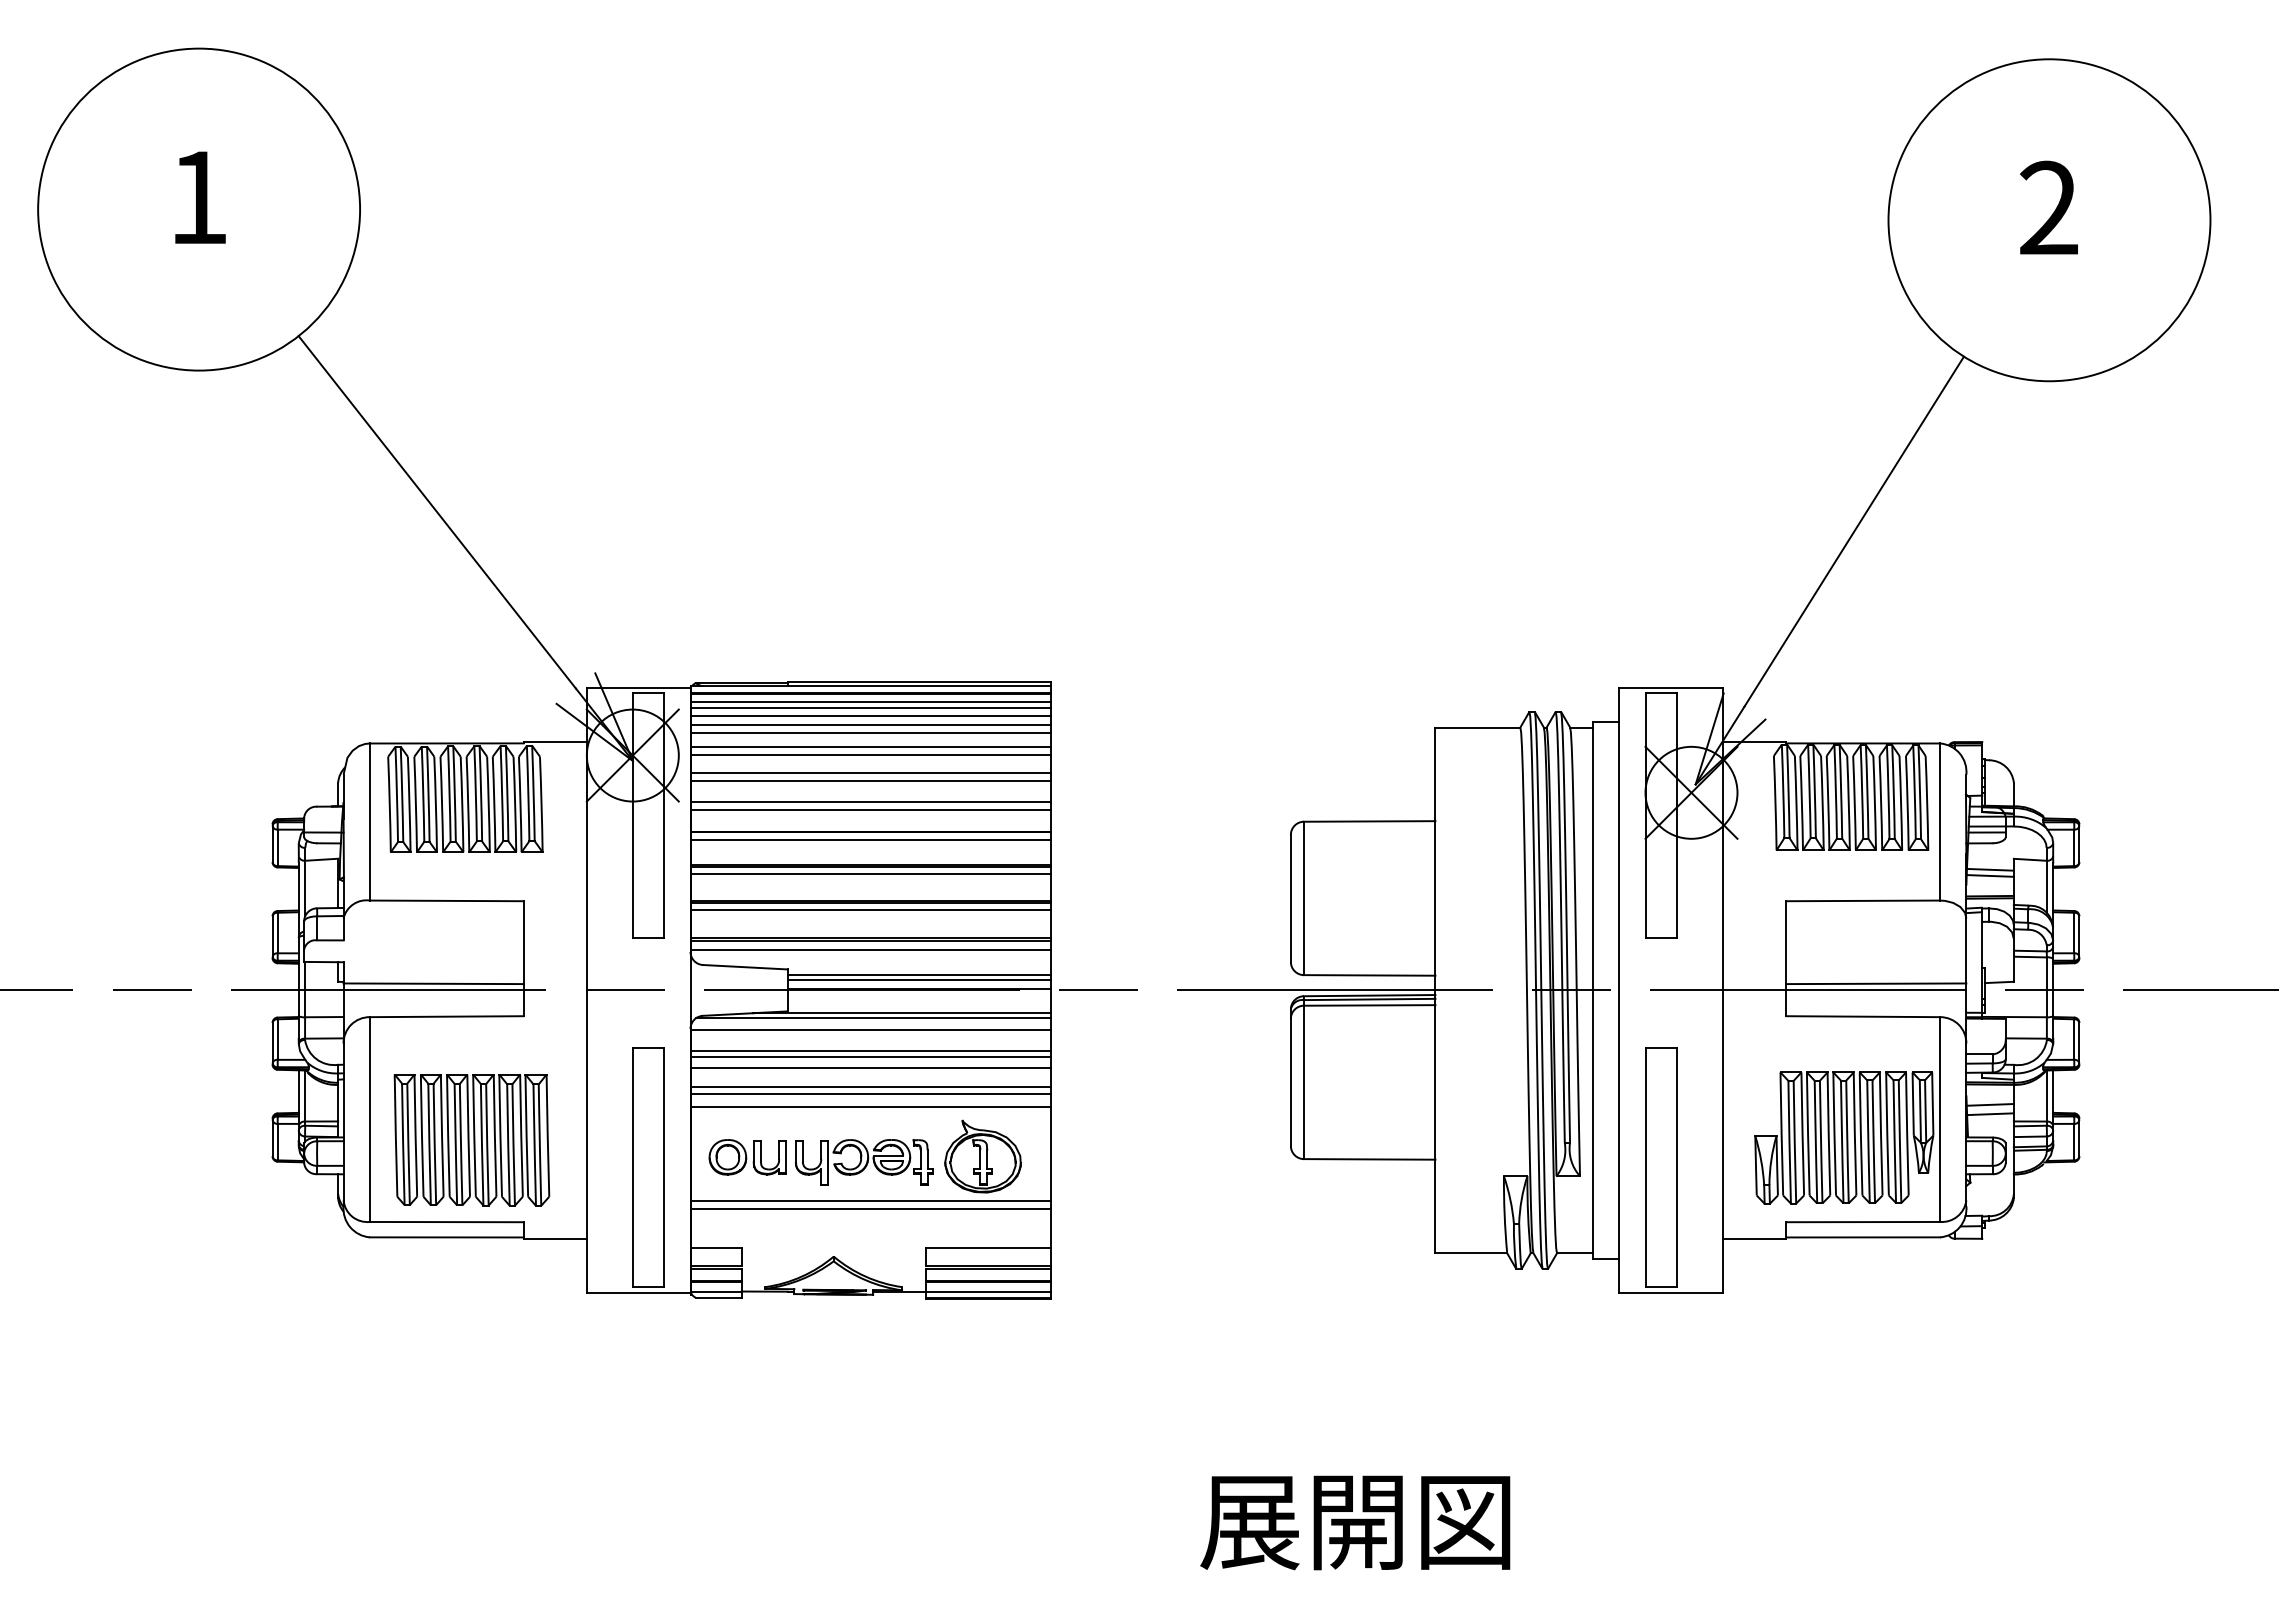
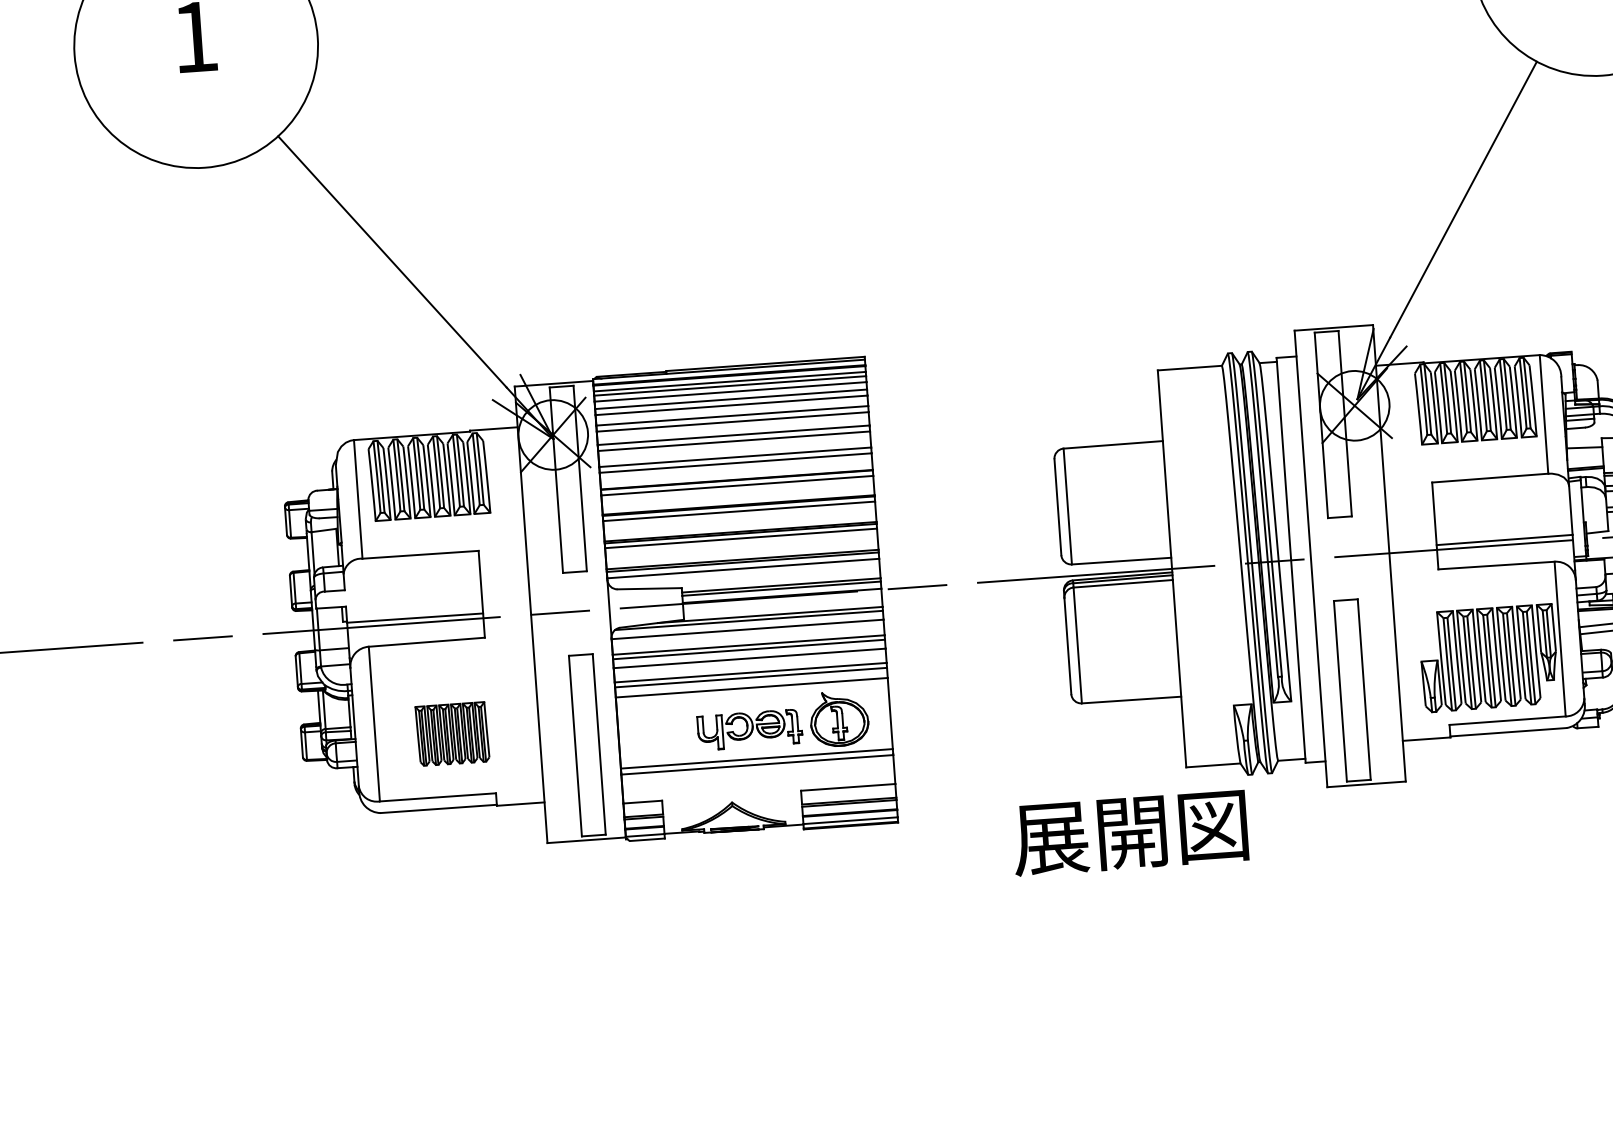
line: (1989, 875) -> (1584, 452), removed
part: (471, 1140) -> (452, 734), size x0.6
part: (747, 1157) -> (661, 732), removed
text: (1355, 1522) -> (1130, 833), moved

